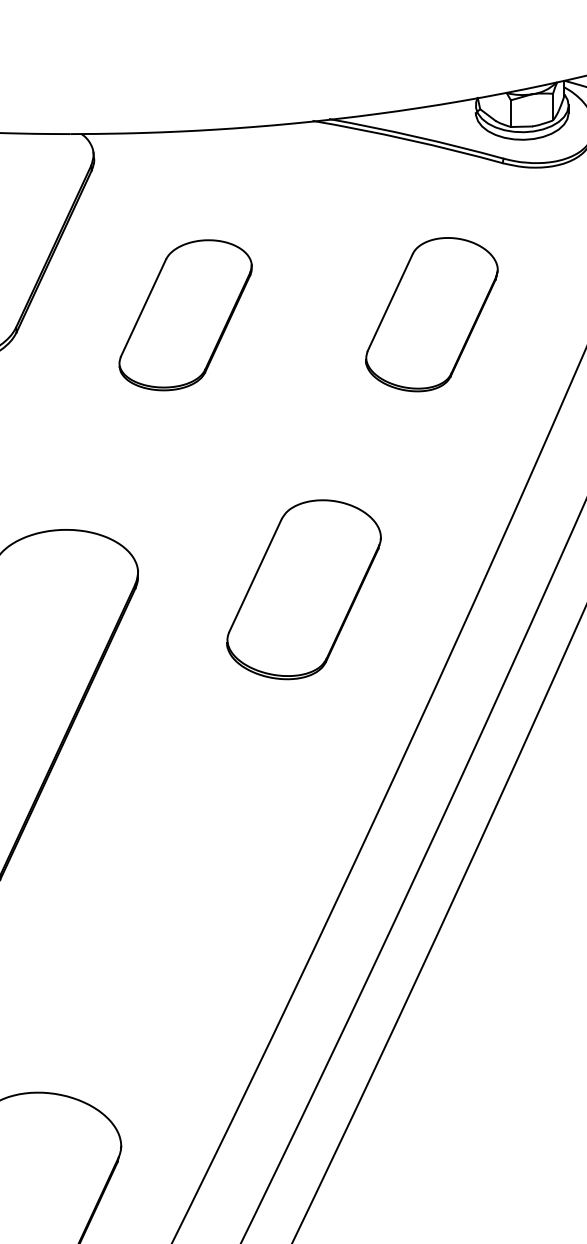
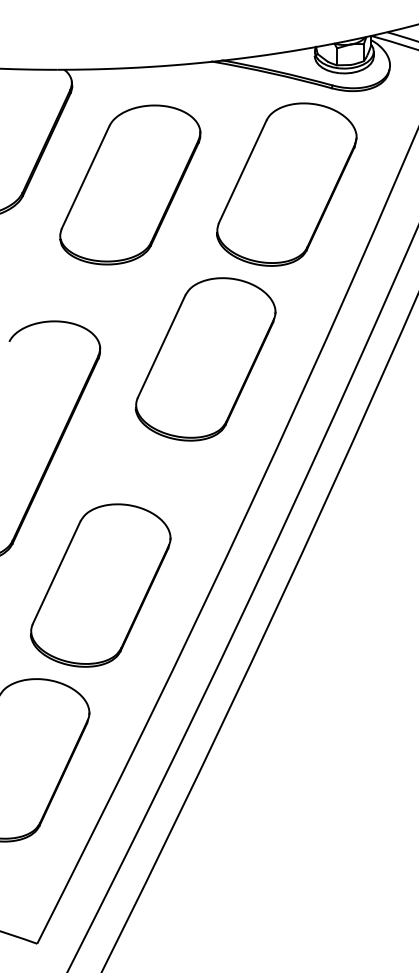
part: (185, 314) -> (130, 184), size x1.67
part: (431, 314) -> (286, 184), size x1.67
part: (303, 589) -> (205, 359), size x1.43
part: (138, 945) -> (100, 585), added

